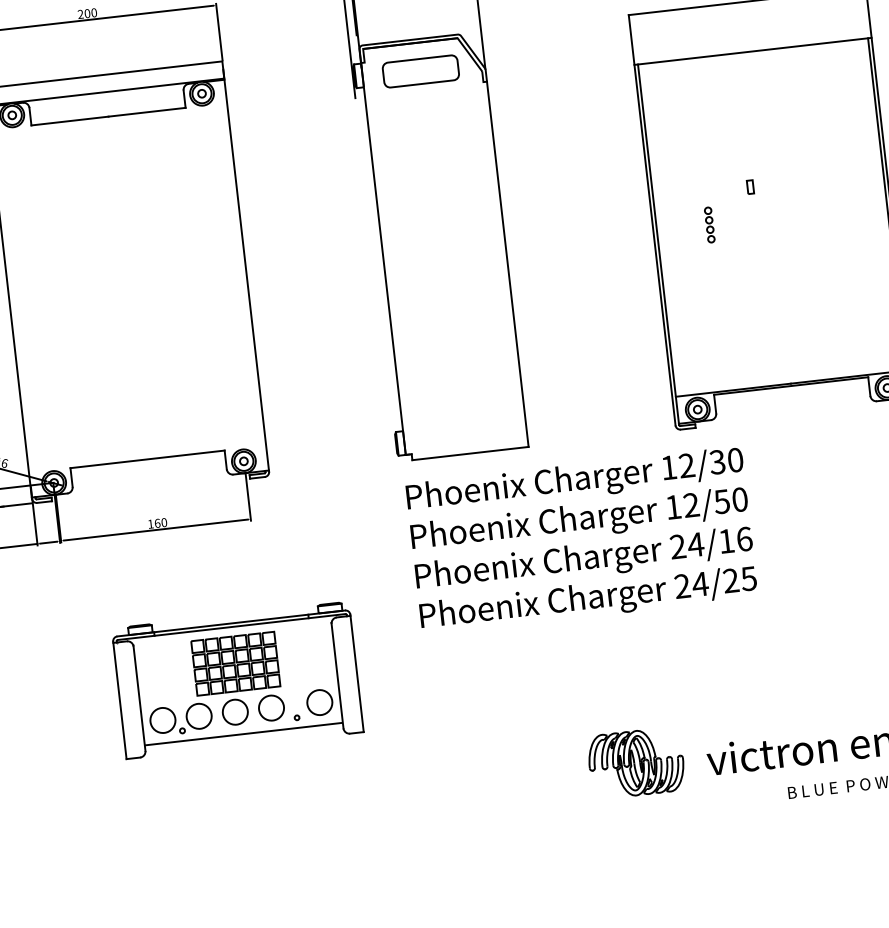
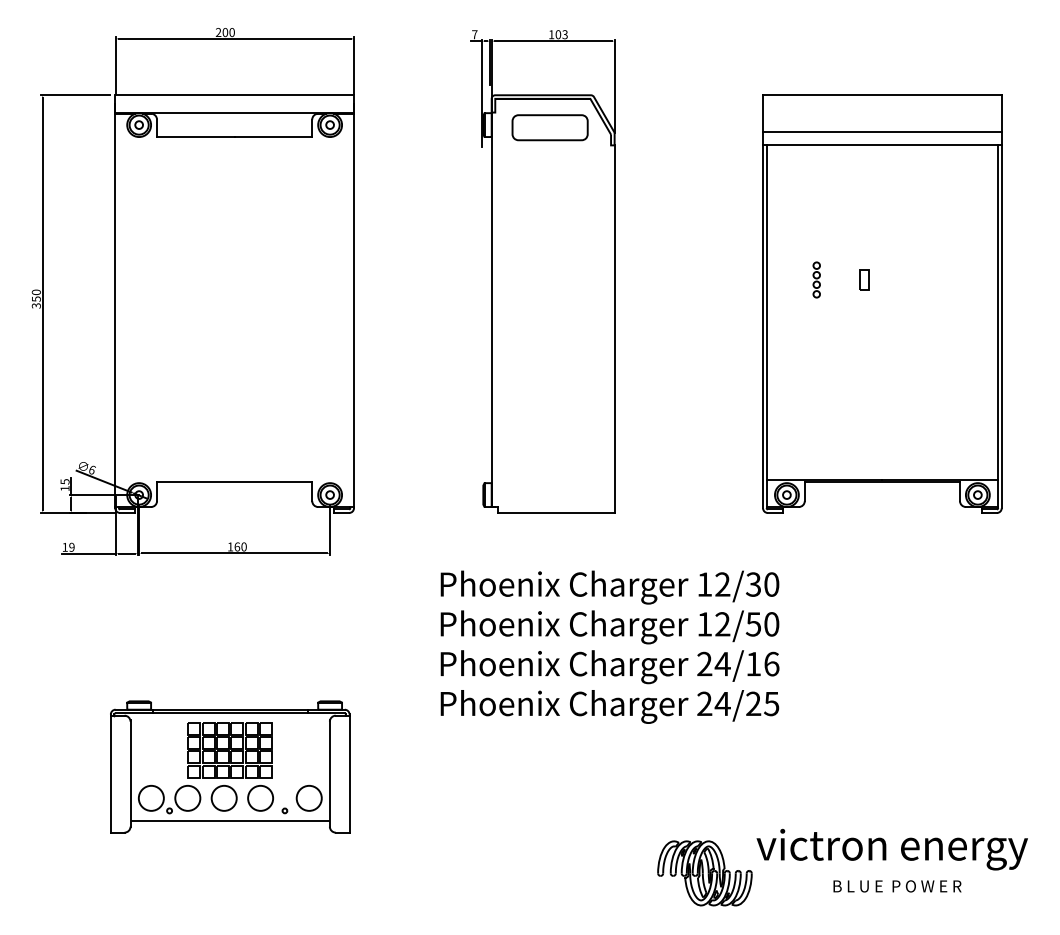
line: (751, 37) -> (882, 131), added
part: (750, 186) -> (864, 279), size x1.43
part: (709, 224) -> (816, 279), moved
text: (581, 540) -> (609, 646), moved
part: (237, 679) -> (230, 766), moved
part: (635, 763) -> (704, 873), moved

